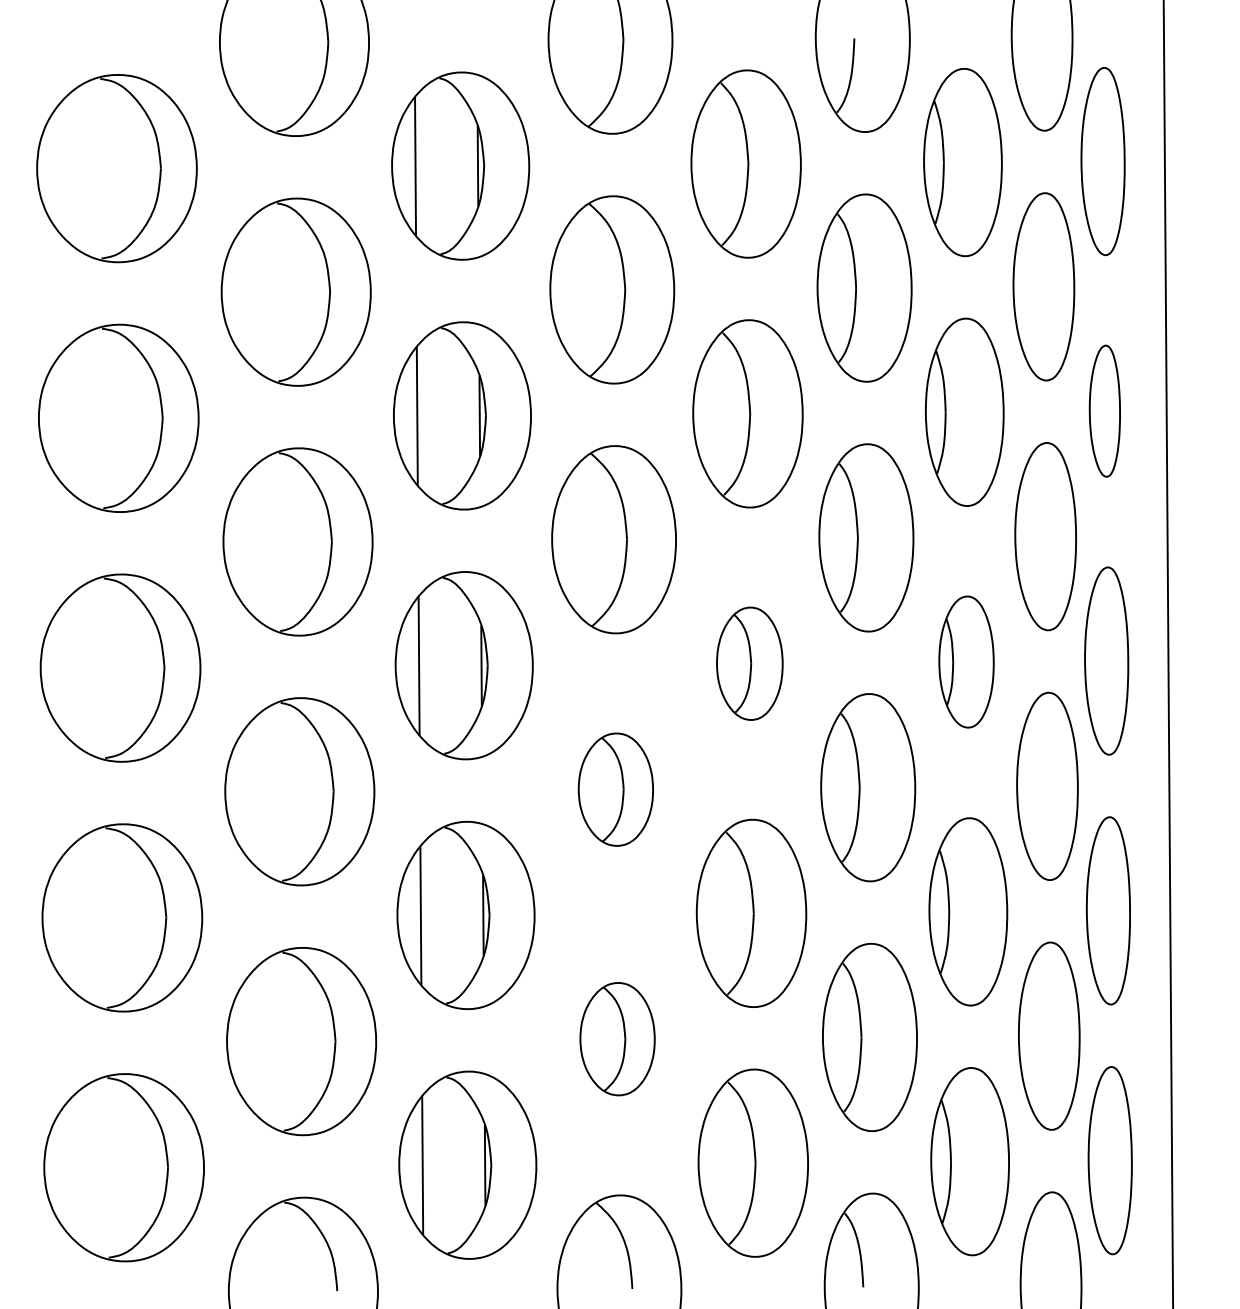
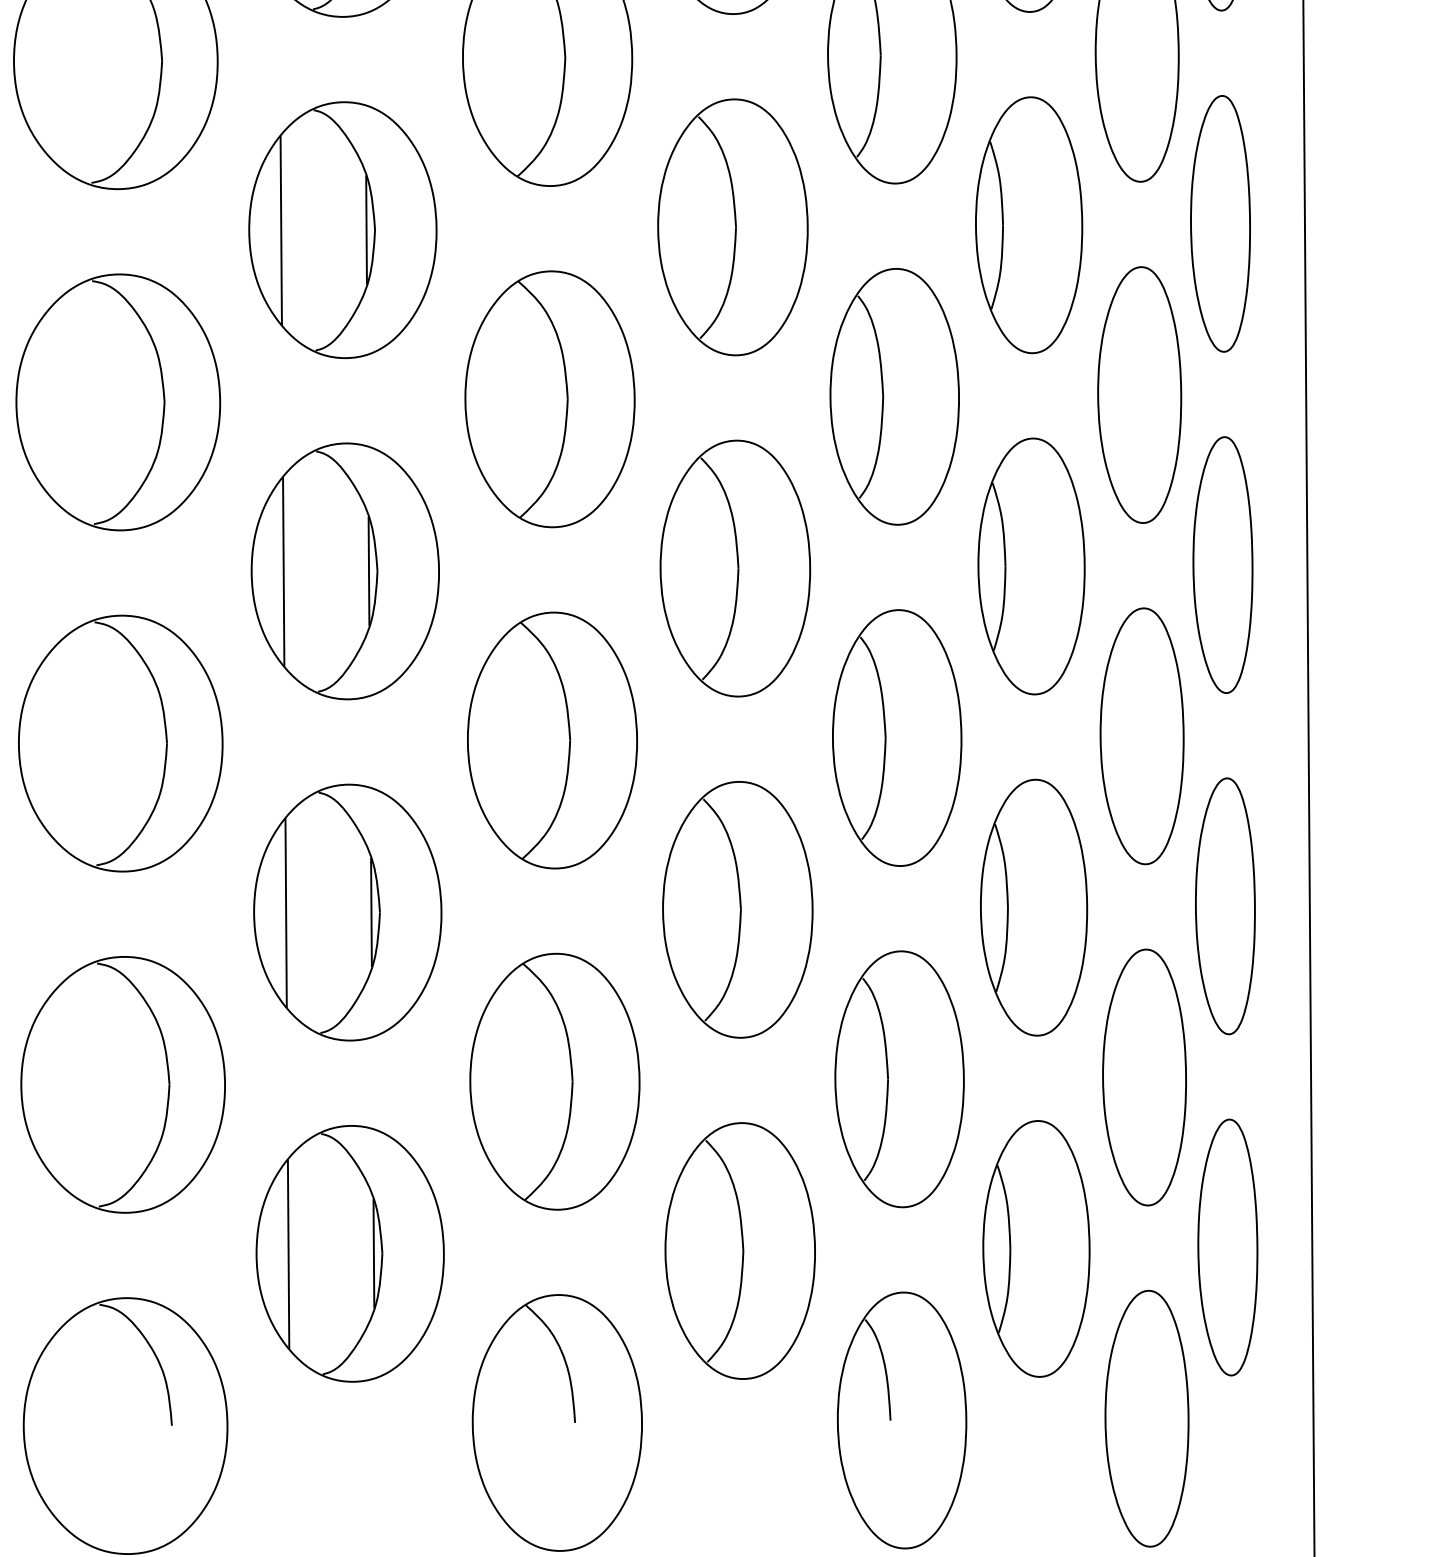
part: (1104, 410) -> (1220, 222), size x1.43
part: (966, 661) -> (1031, 565), size x1.43
part: (749, 663) -> (735, 568), size x1.67
part: (615, 789) -> (551, 740), size x1.67
part: (617, 1038) -> (554, 1080), size x1.67

